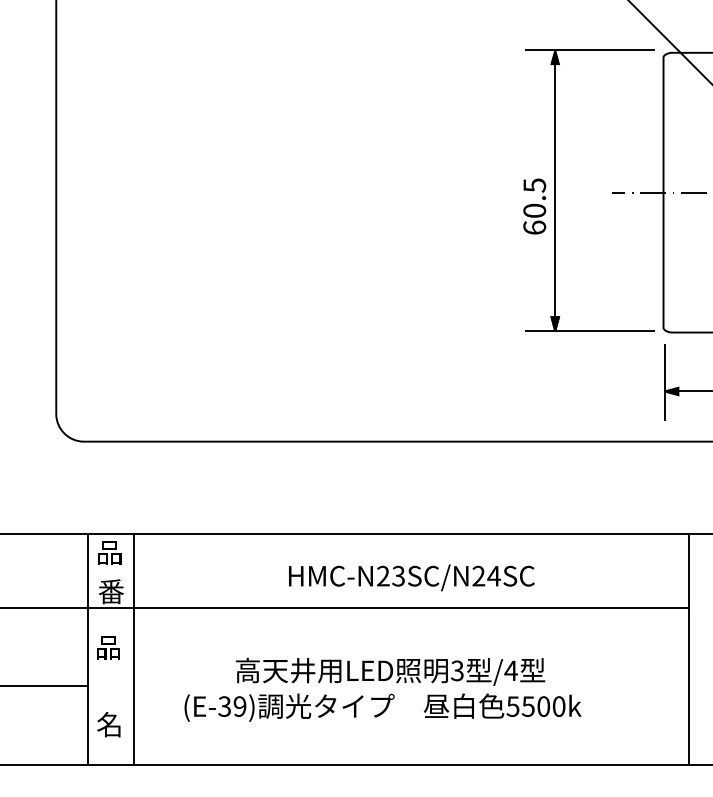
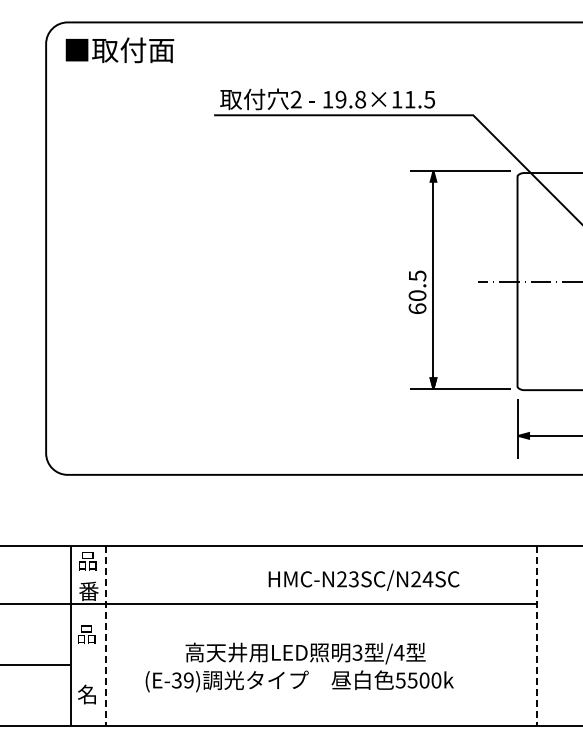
text: (410, 577) -> (363, 580), moved
line: (134, 648) -> (106, 635), solid -> dashed
line: (689, 648) -> (537, 635), solid -> dashed

